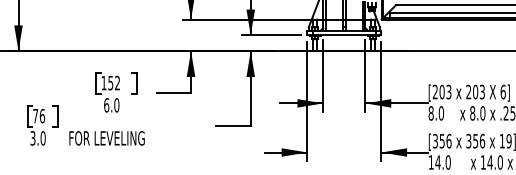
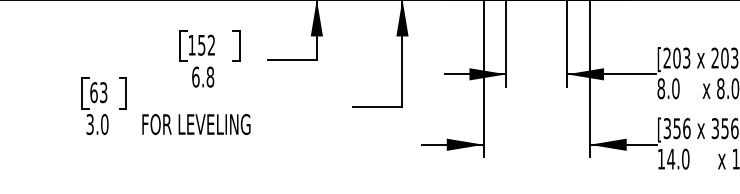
text: (116, 105) -> (209, 77), 6.0 -> 6.8
text: (39, 115) -> (99, 91), 76 -> 63

